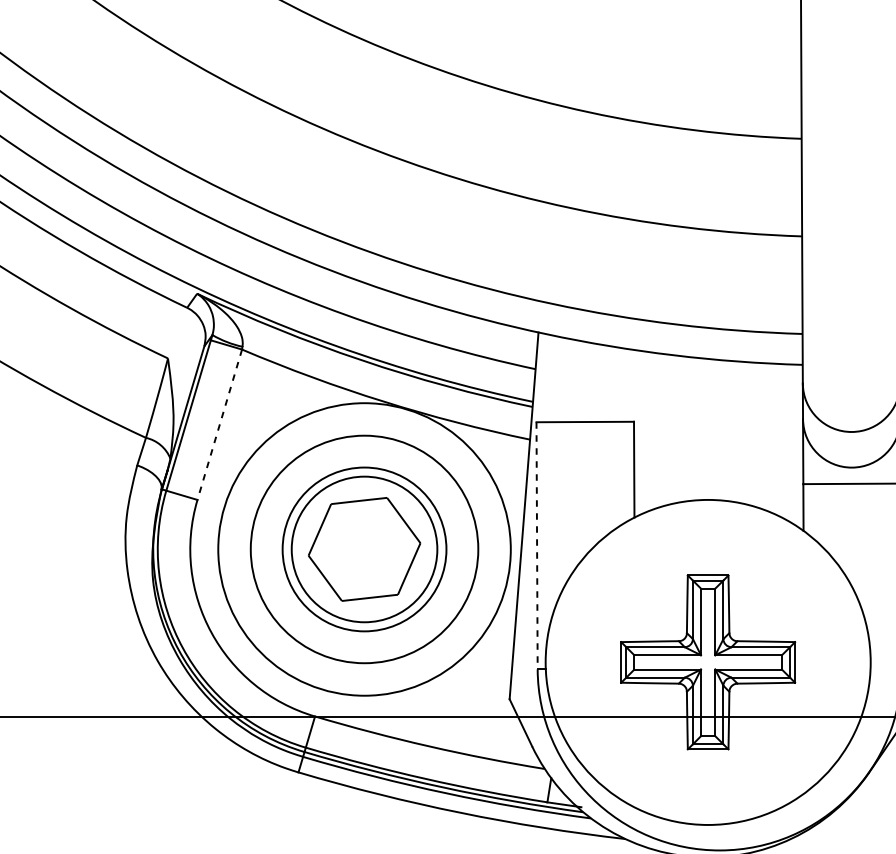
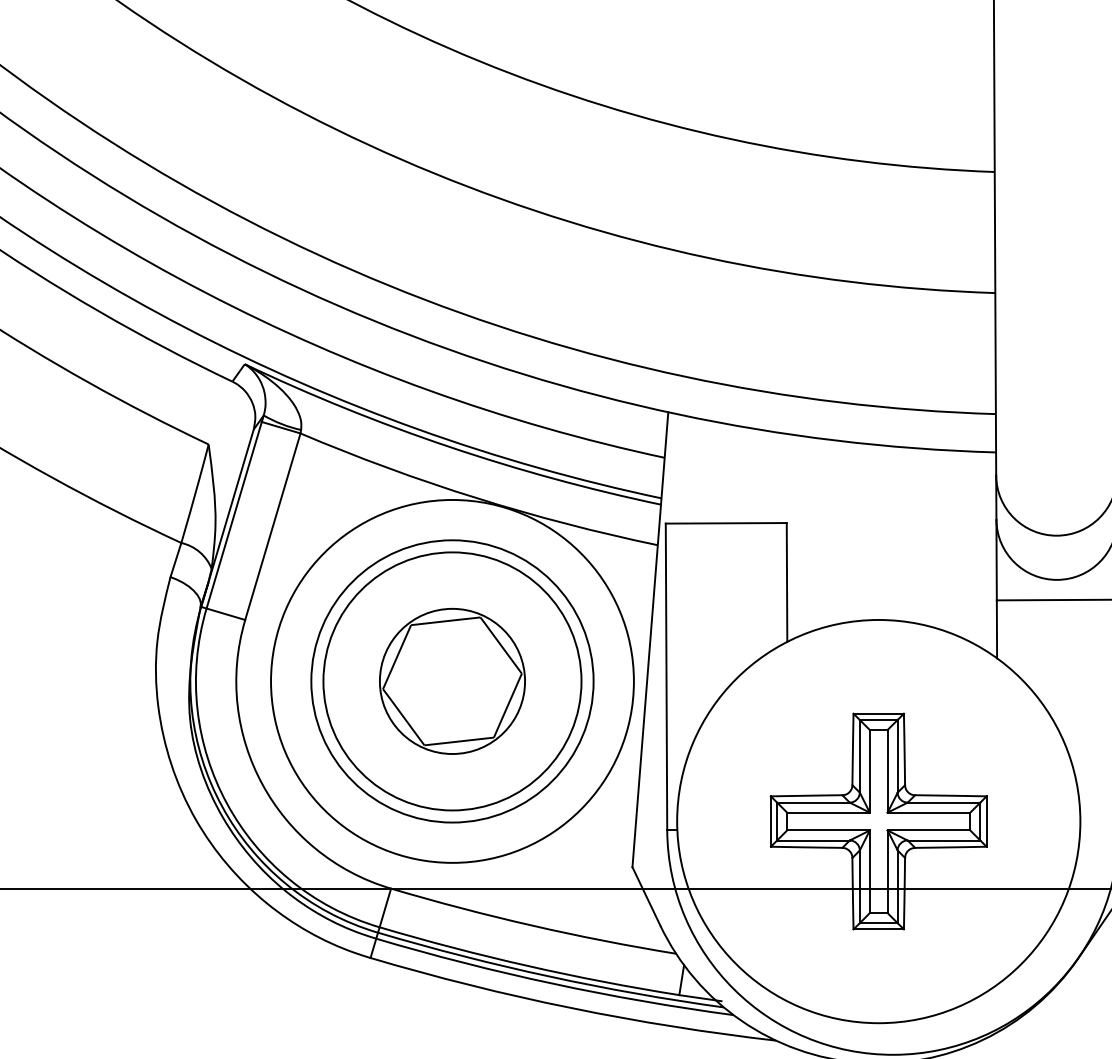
line: (219, 425) -> (272, 527), dashed -> solid
line: (537, 546) -> (666, 677), dashed -> solid
circle: (364, 549) -> (452, 681), size x0.71
circle: (364, 549) -> (452, 681), size x1.43

